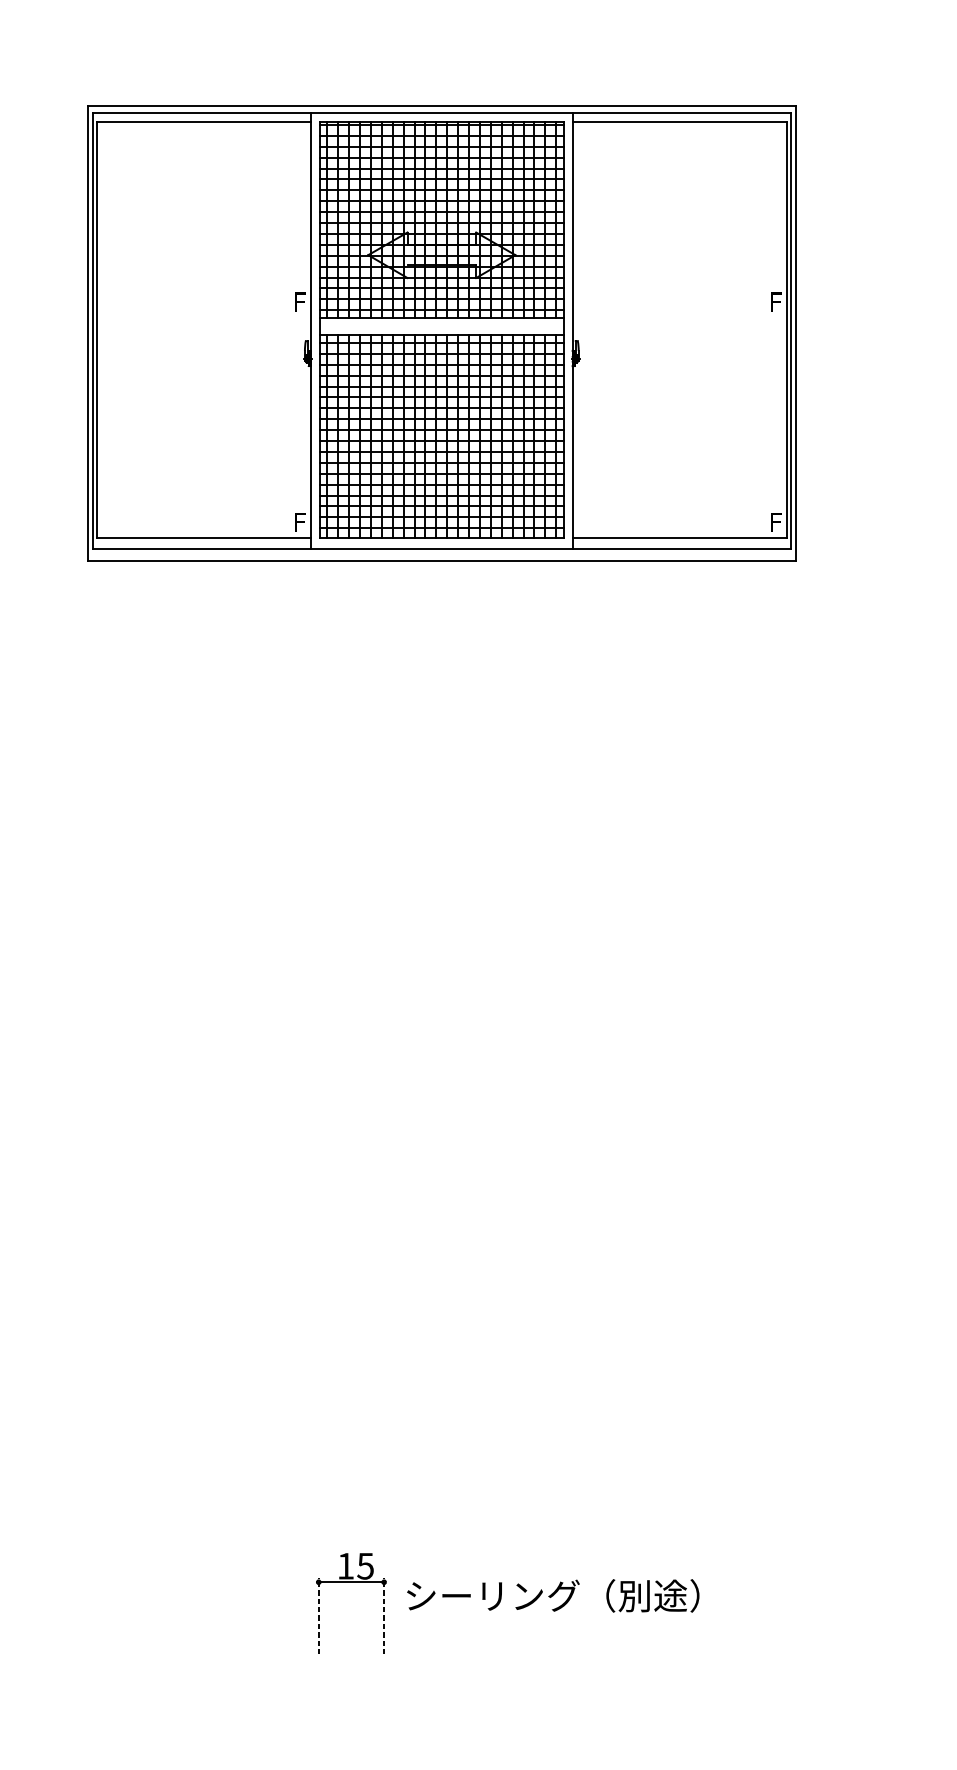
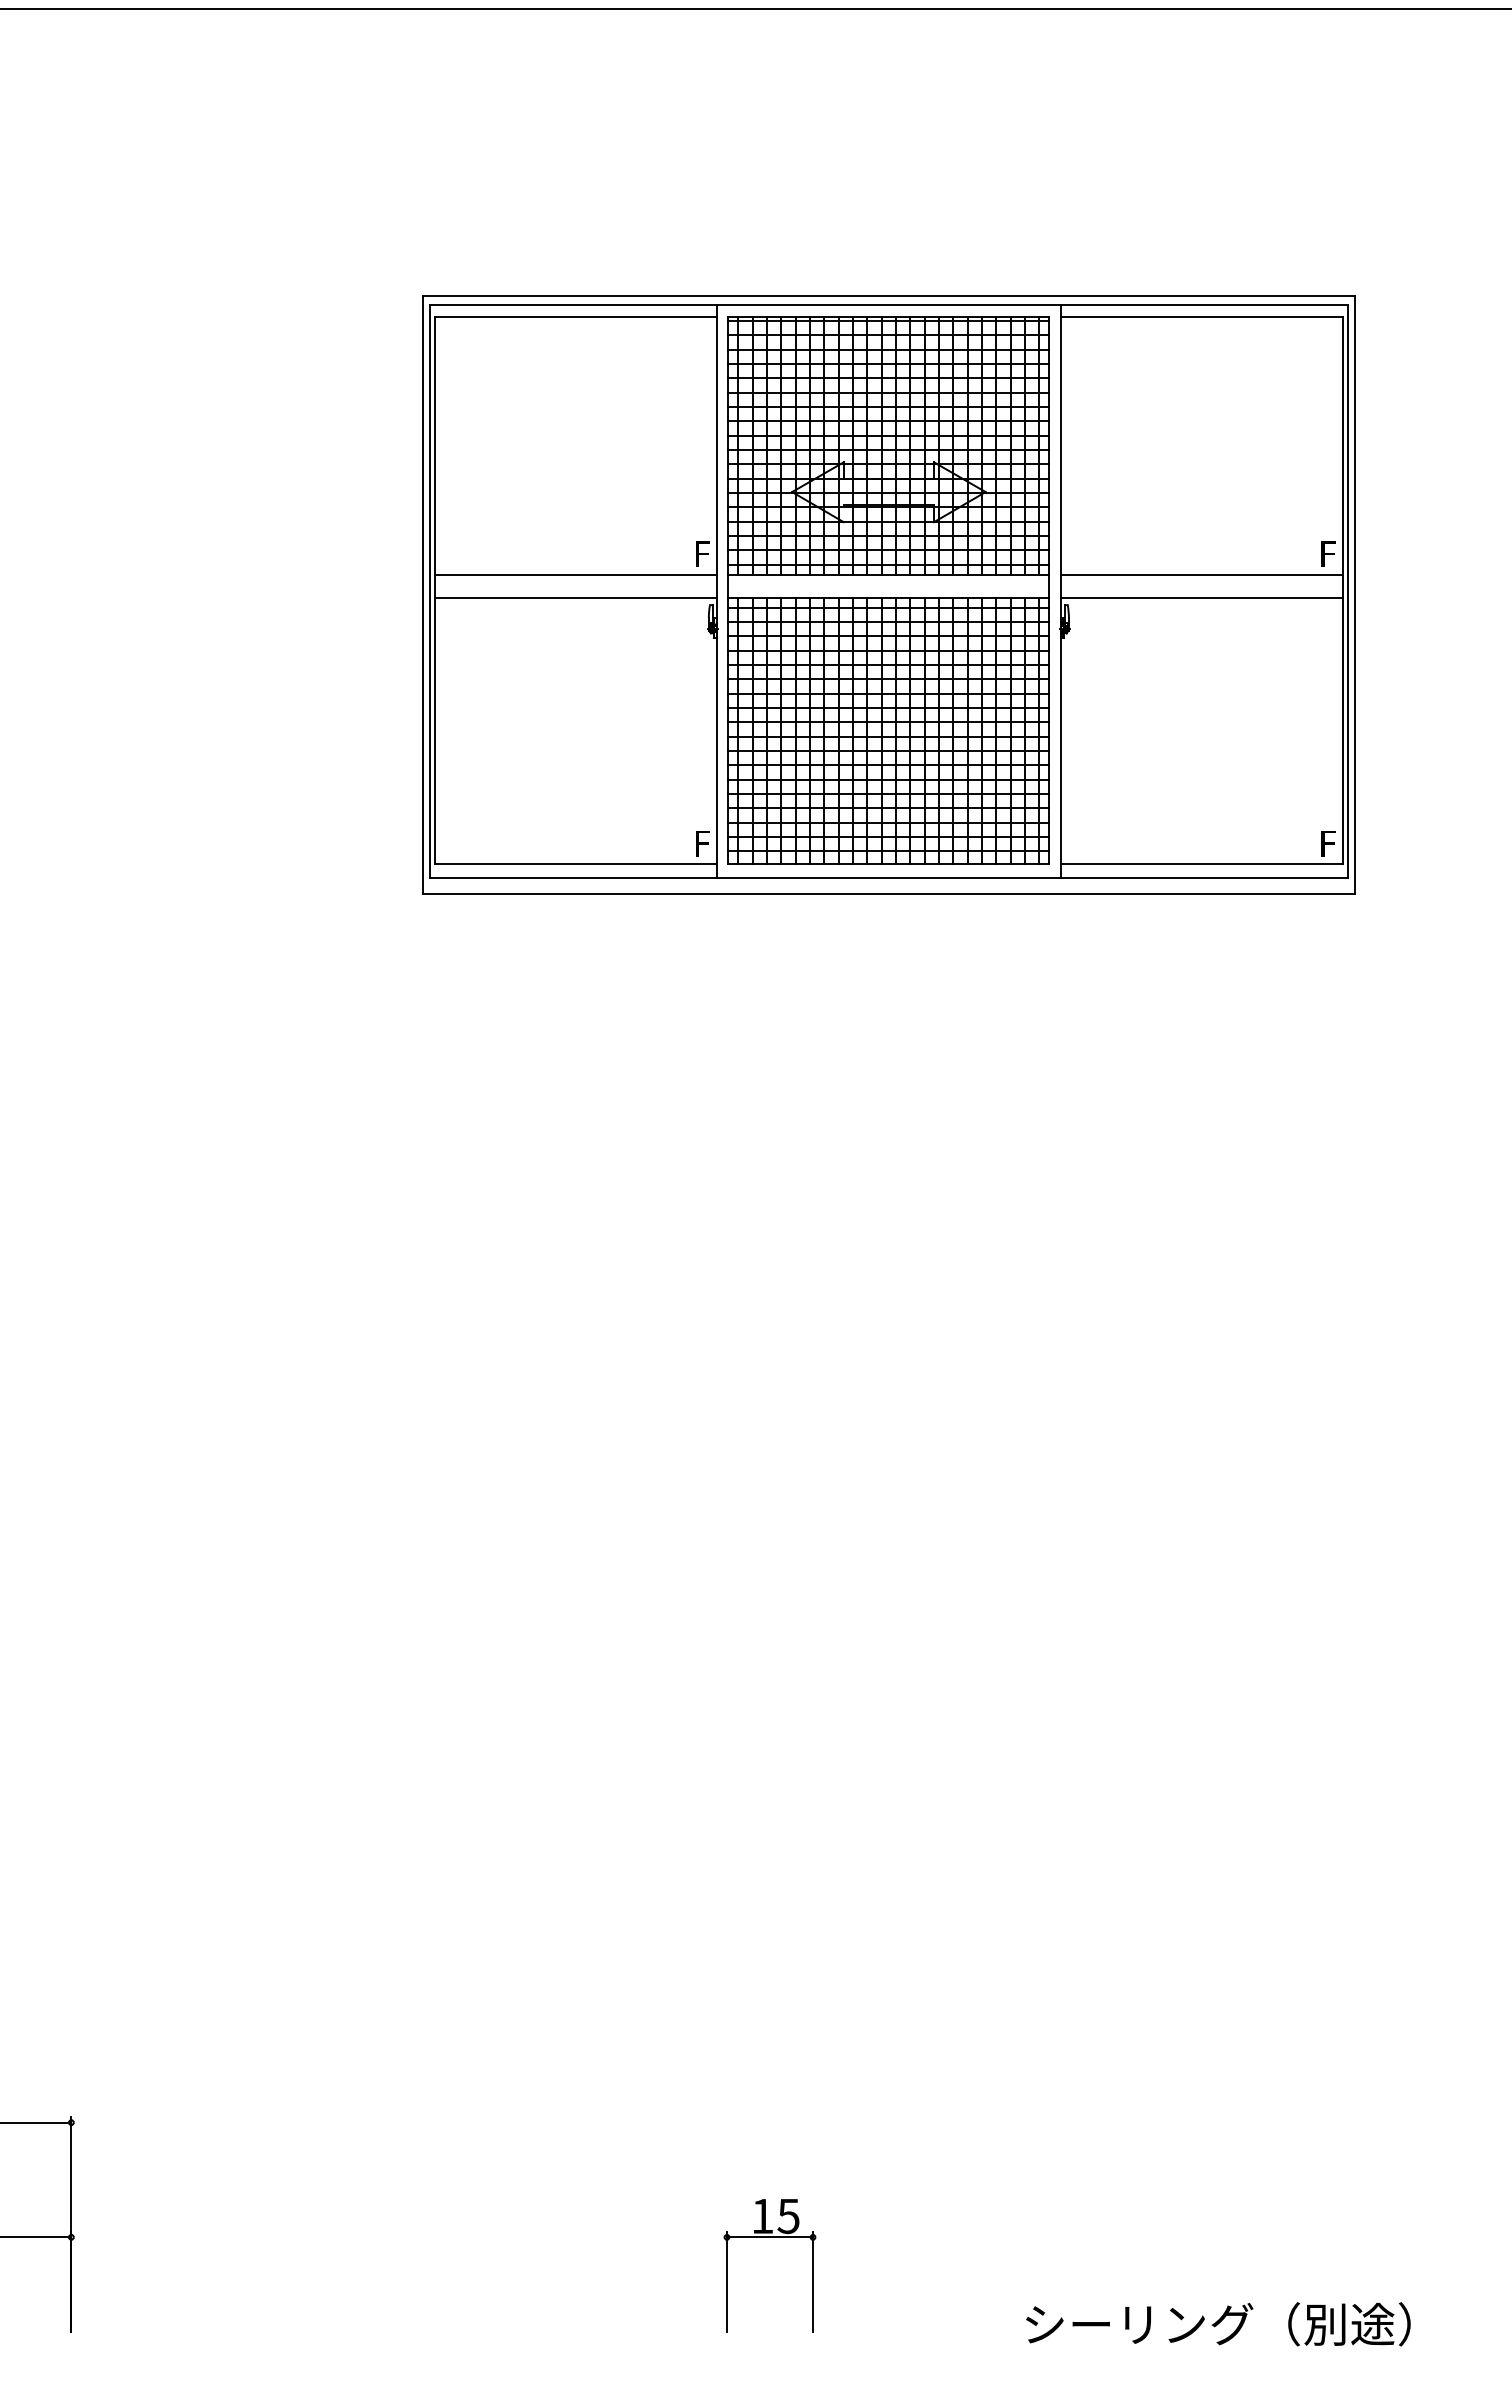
line: (203, 317) -> (575, 574), added
line: (679, 317) -> (1201, 574), added
line: (203, 335) -> (575, 597), added
line: (679, 335) -> (1201, 597), added
text: (553, 1596) -> (1218, 2324), moved
line: (319, 1615) -> (727, 2281), dashed -> solid
line: (384, 1615) -> (813, 2281), dashed -> solid

